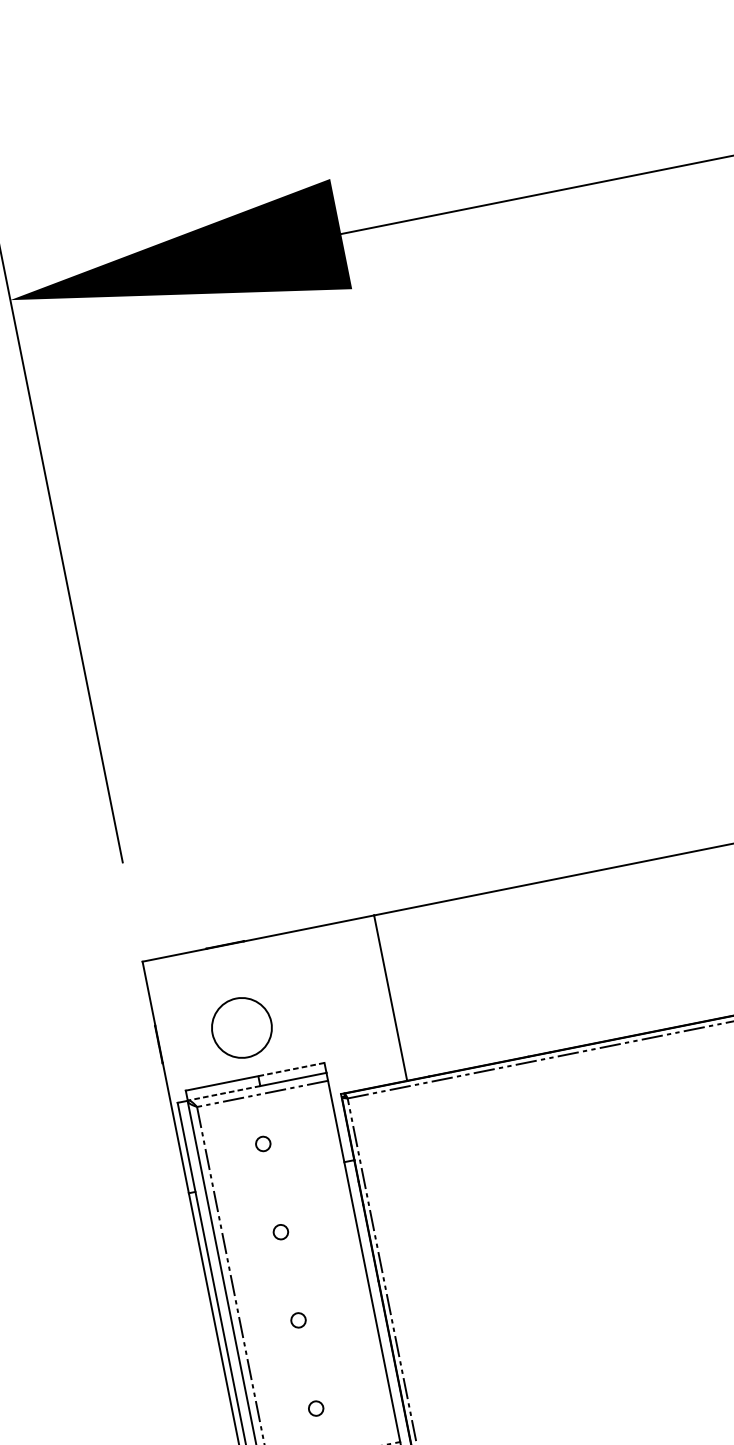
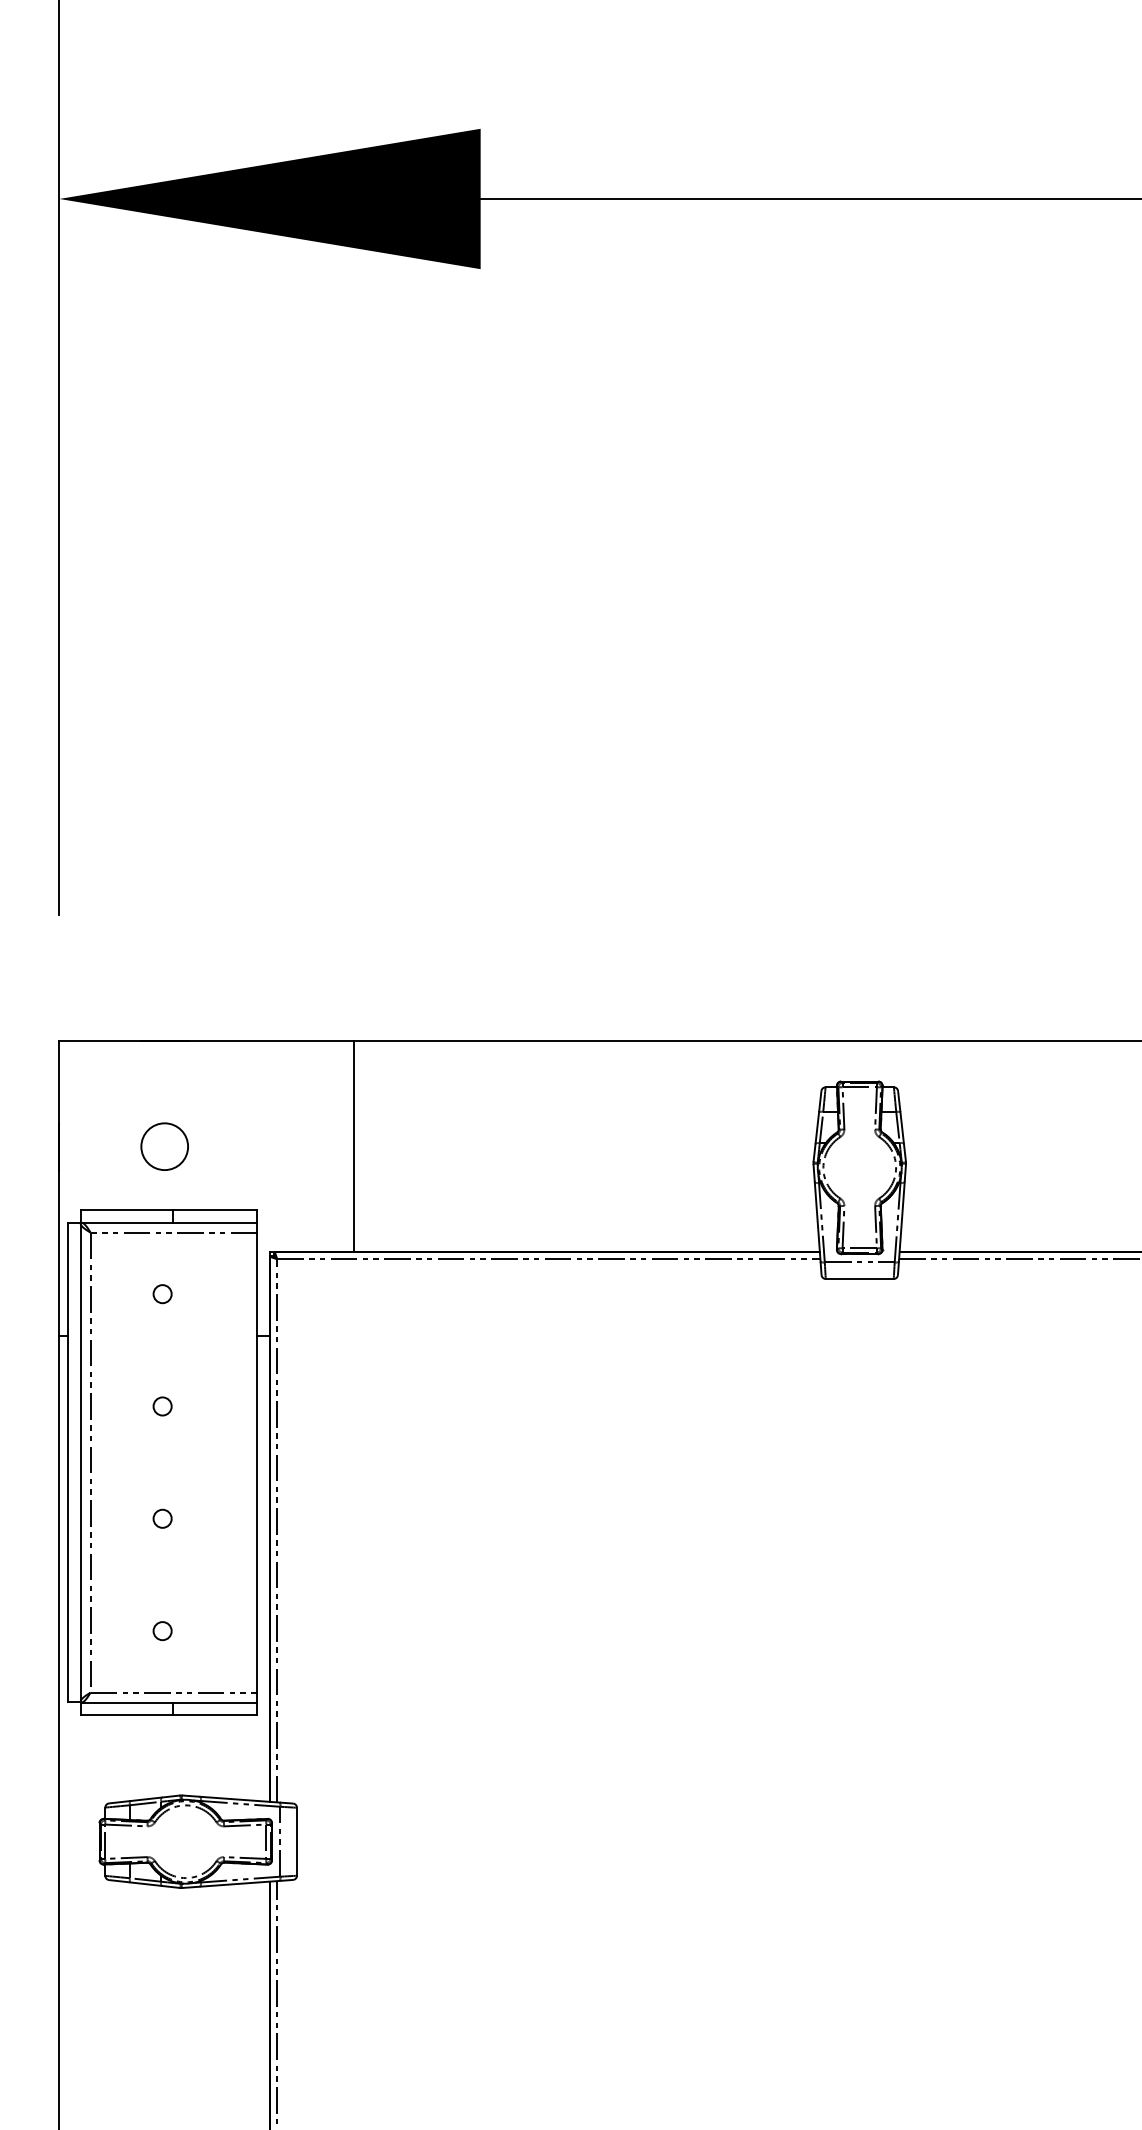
circle: (241, 1027) -> (164, 1146), size x0.62
line: (290, 1069) -> (214, 1209), dashed -> solid
line: (223, 1093) -> (126, 1222), dashed -> solid

